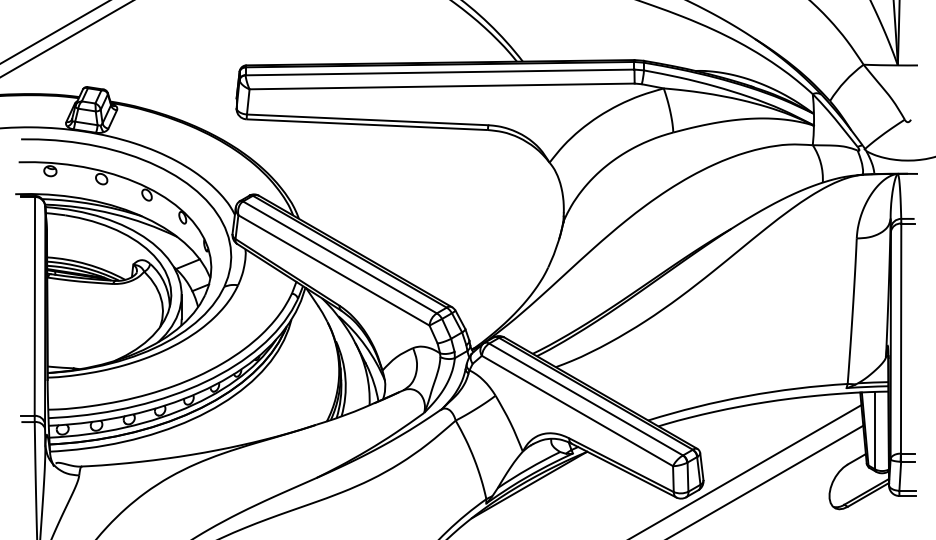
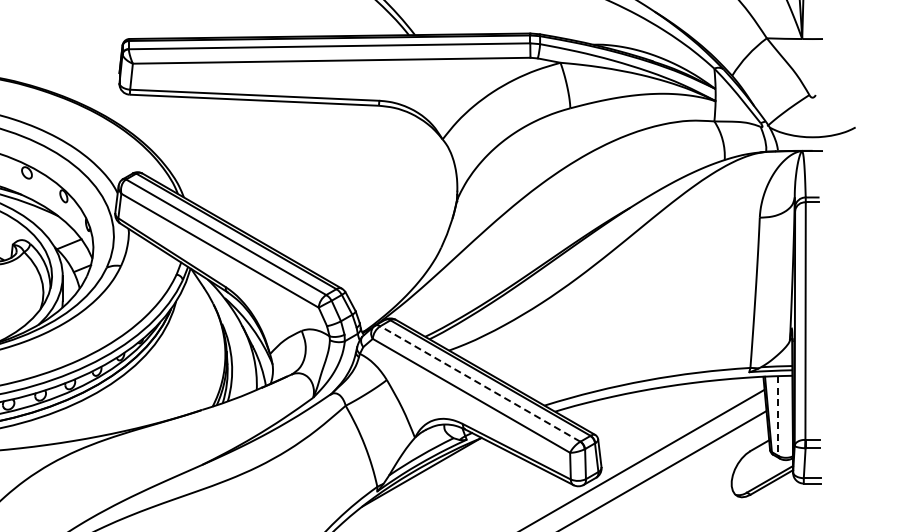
line: (586, 399) -> (480, 383), solid -> dashed
line: (874, 430) -> (778, 415), solid -> dashed

